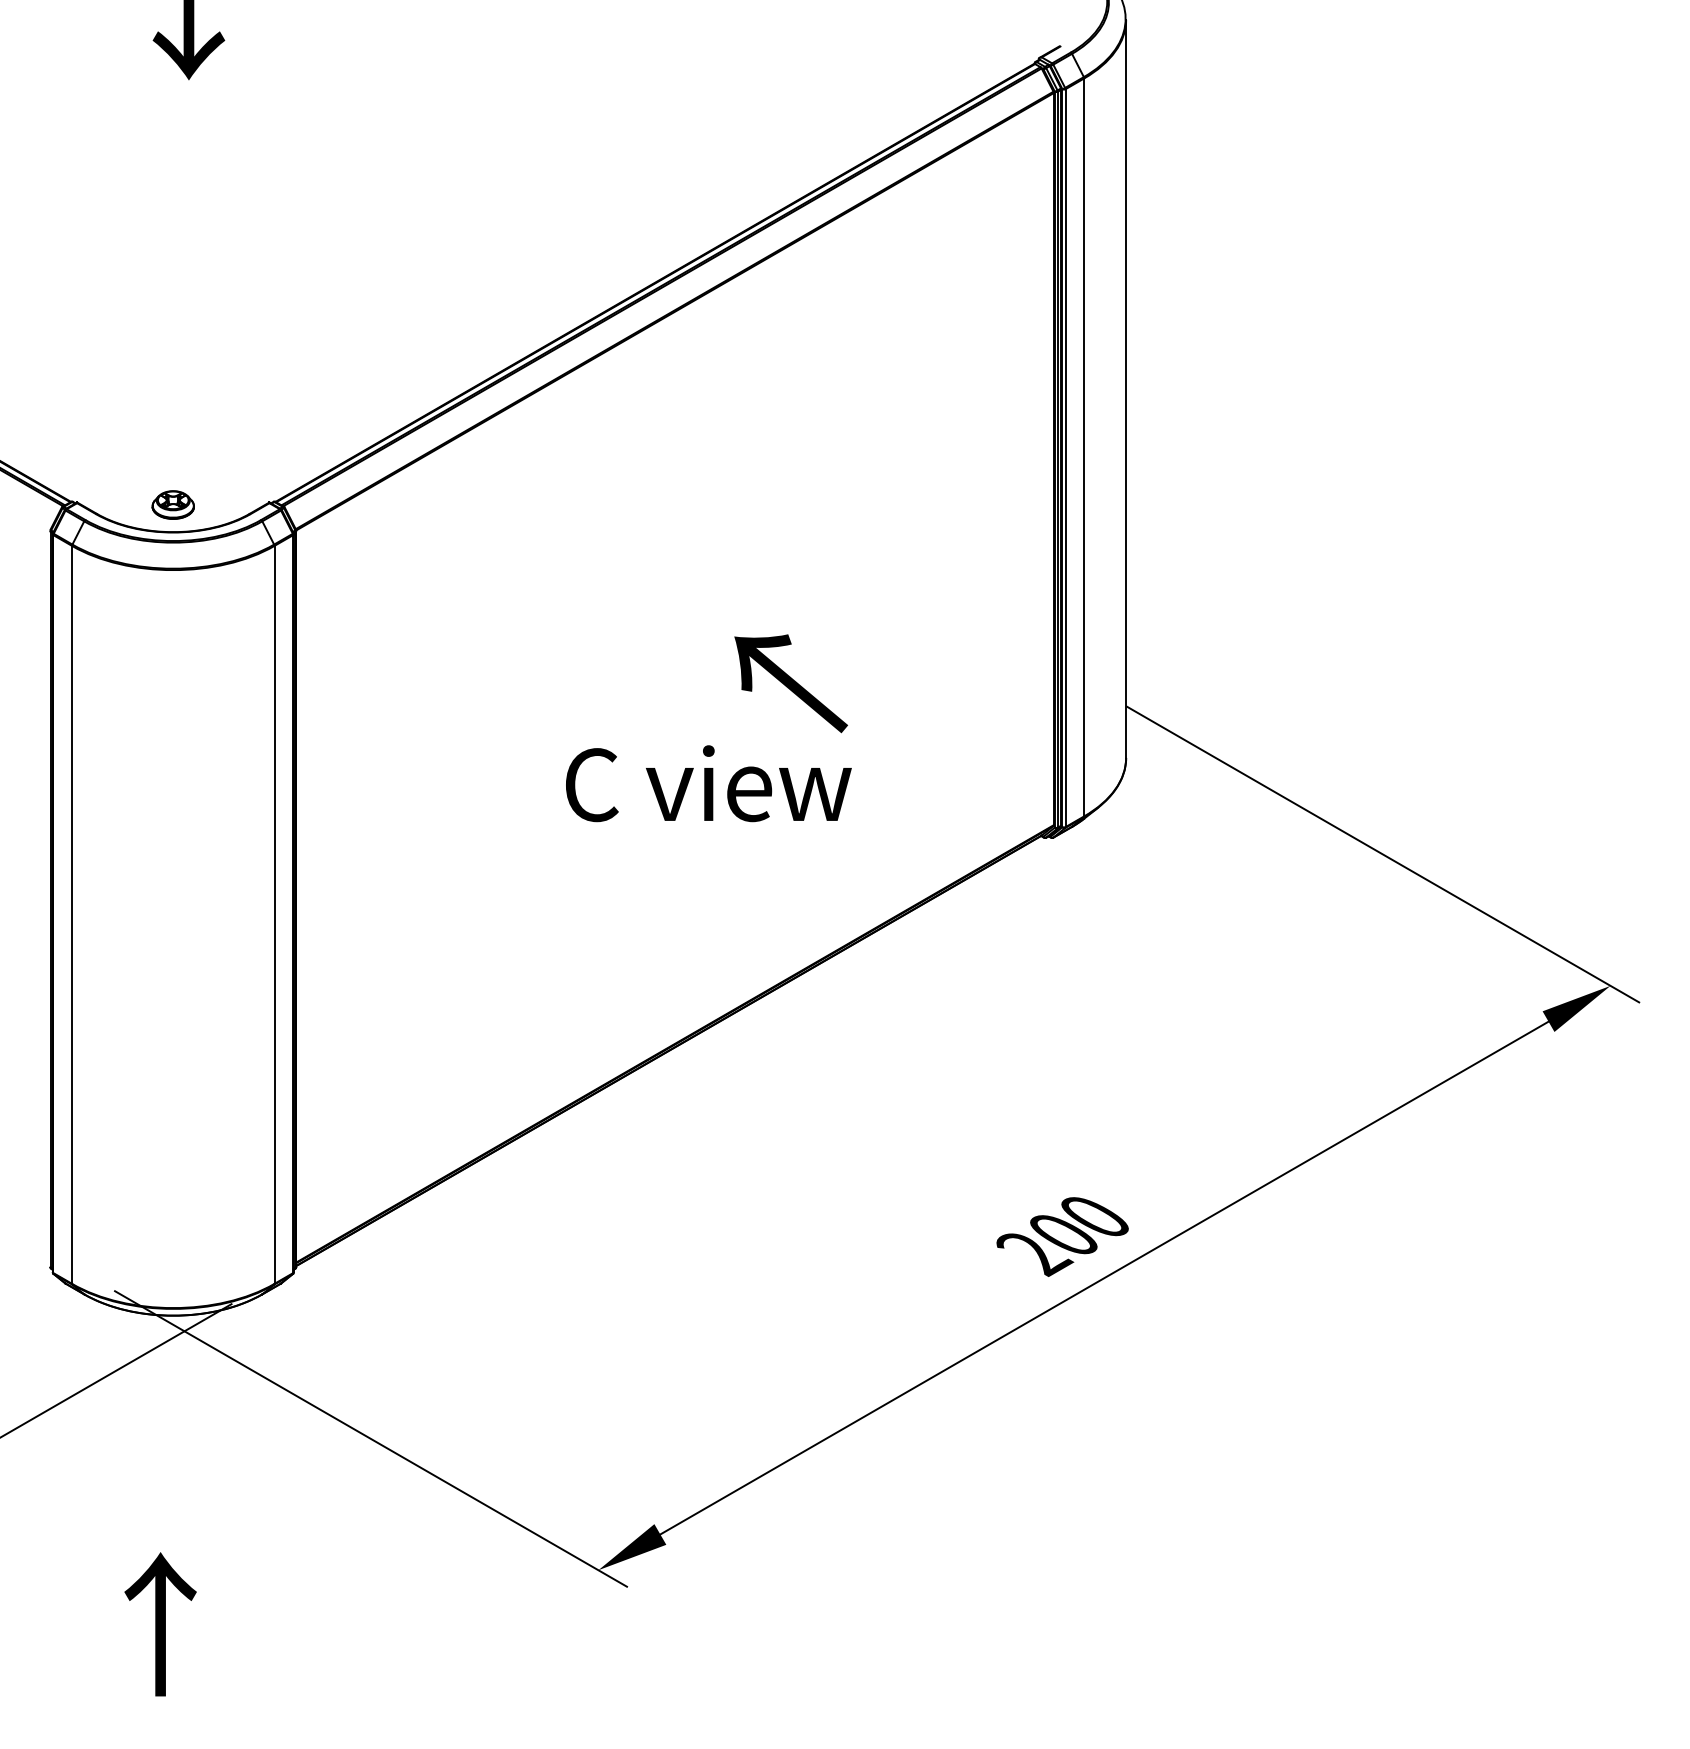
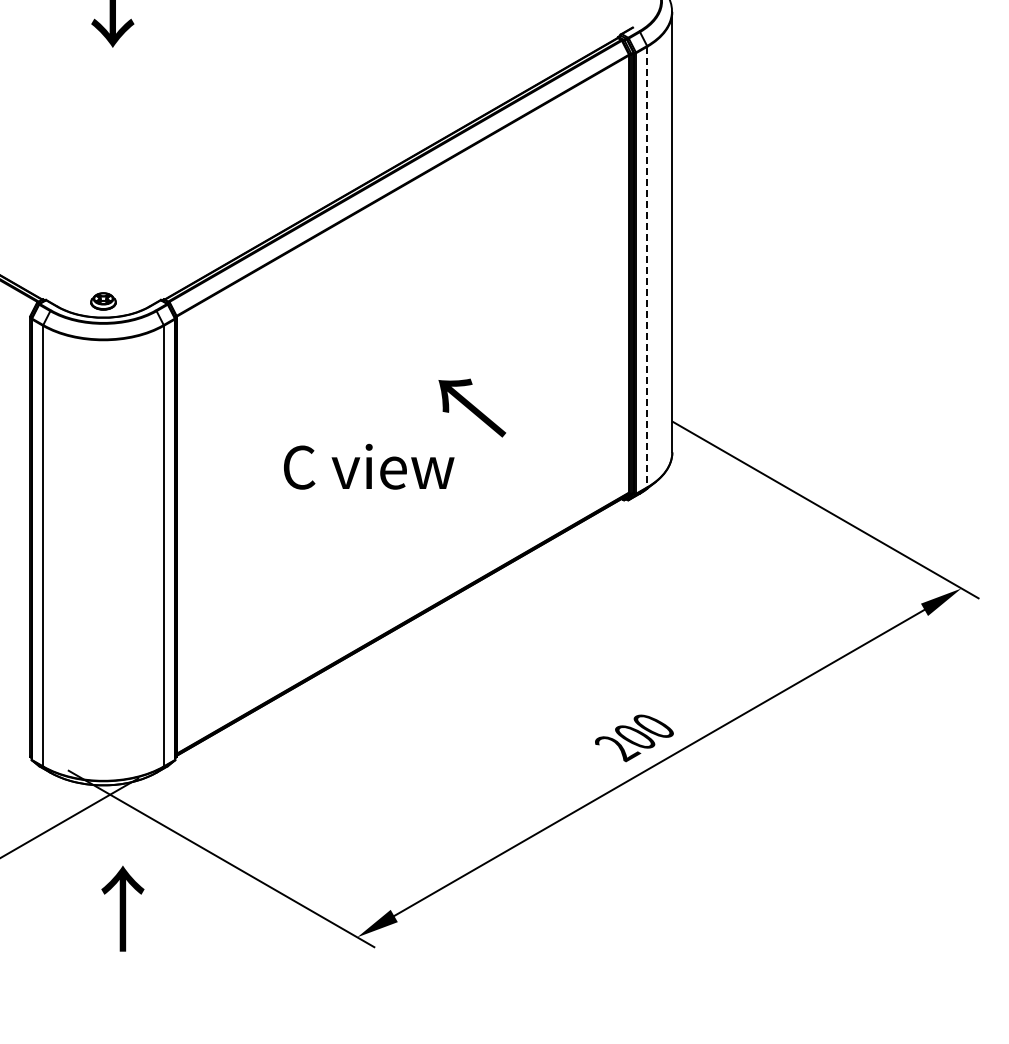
line: (1084, 448) -> (647, 267), solid -> dashed
text: (709, 783) -> (369, 466), moved
text: (159, 1624) -> (122, 908), moved

